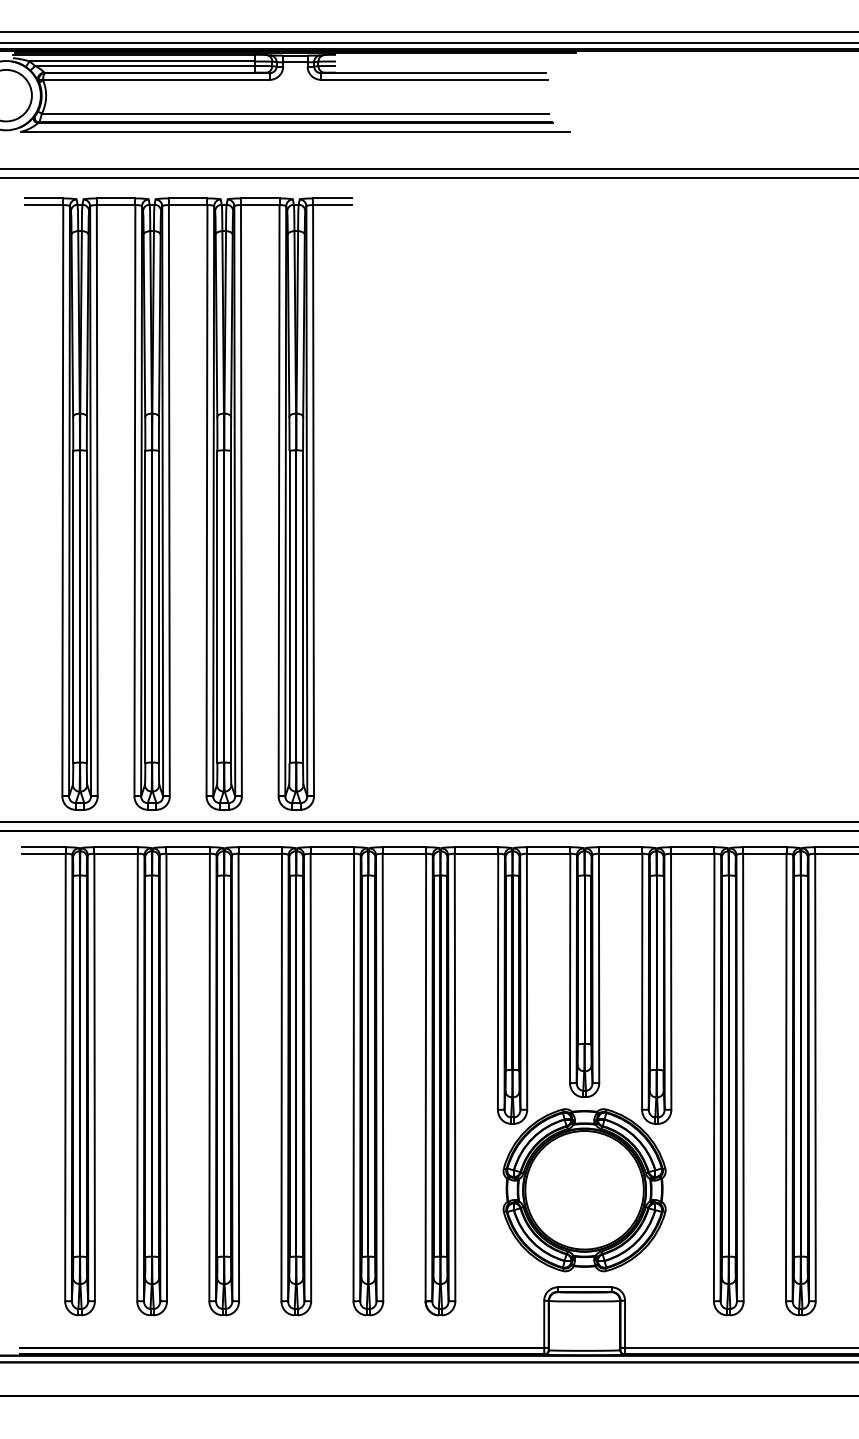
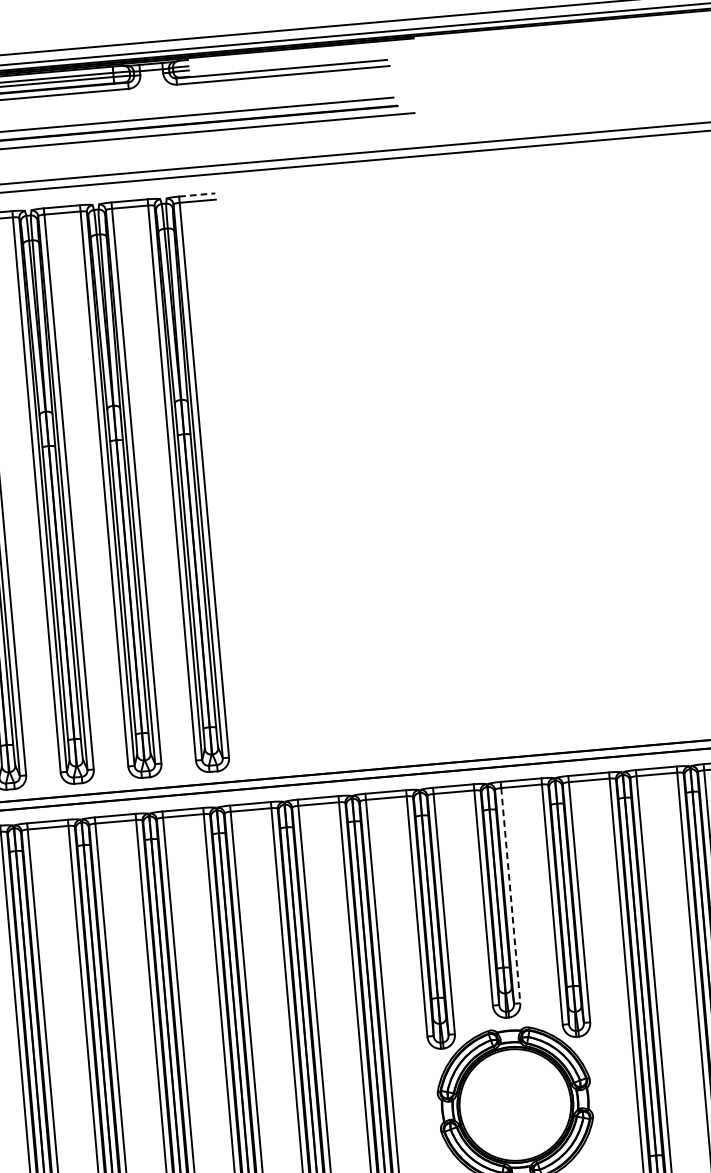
line: (332, 198) -> (197, 195), solid -> dashed
line: (599, 968) -> (511, 895), solid -> dashed

